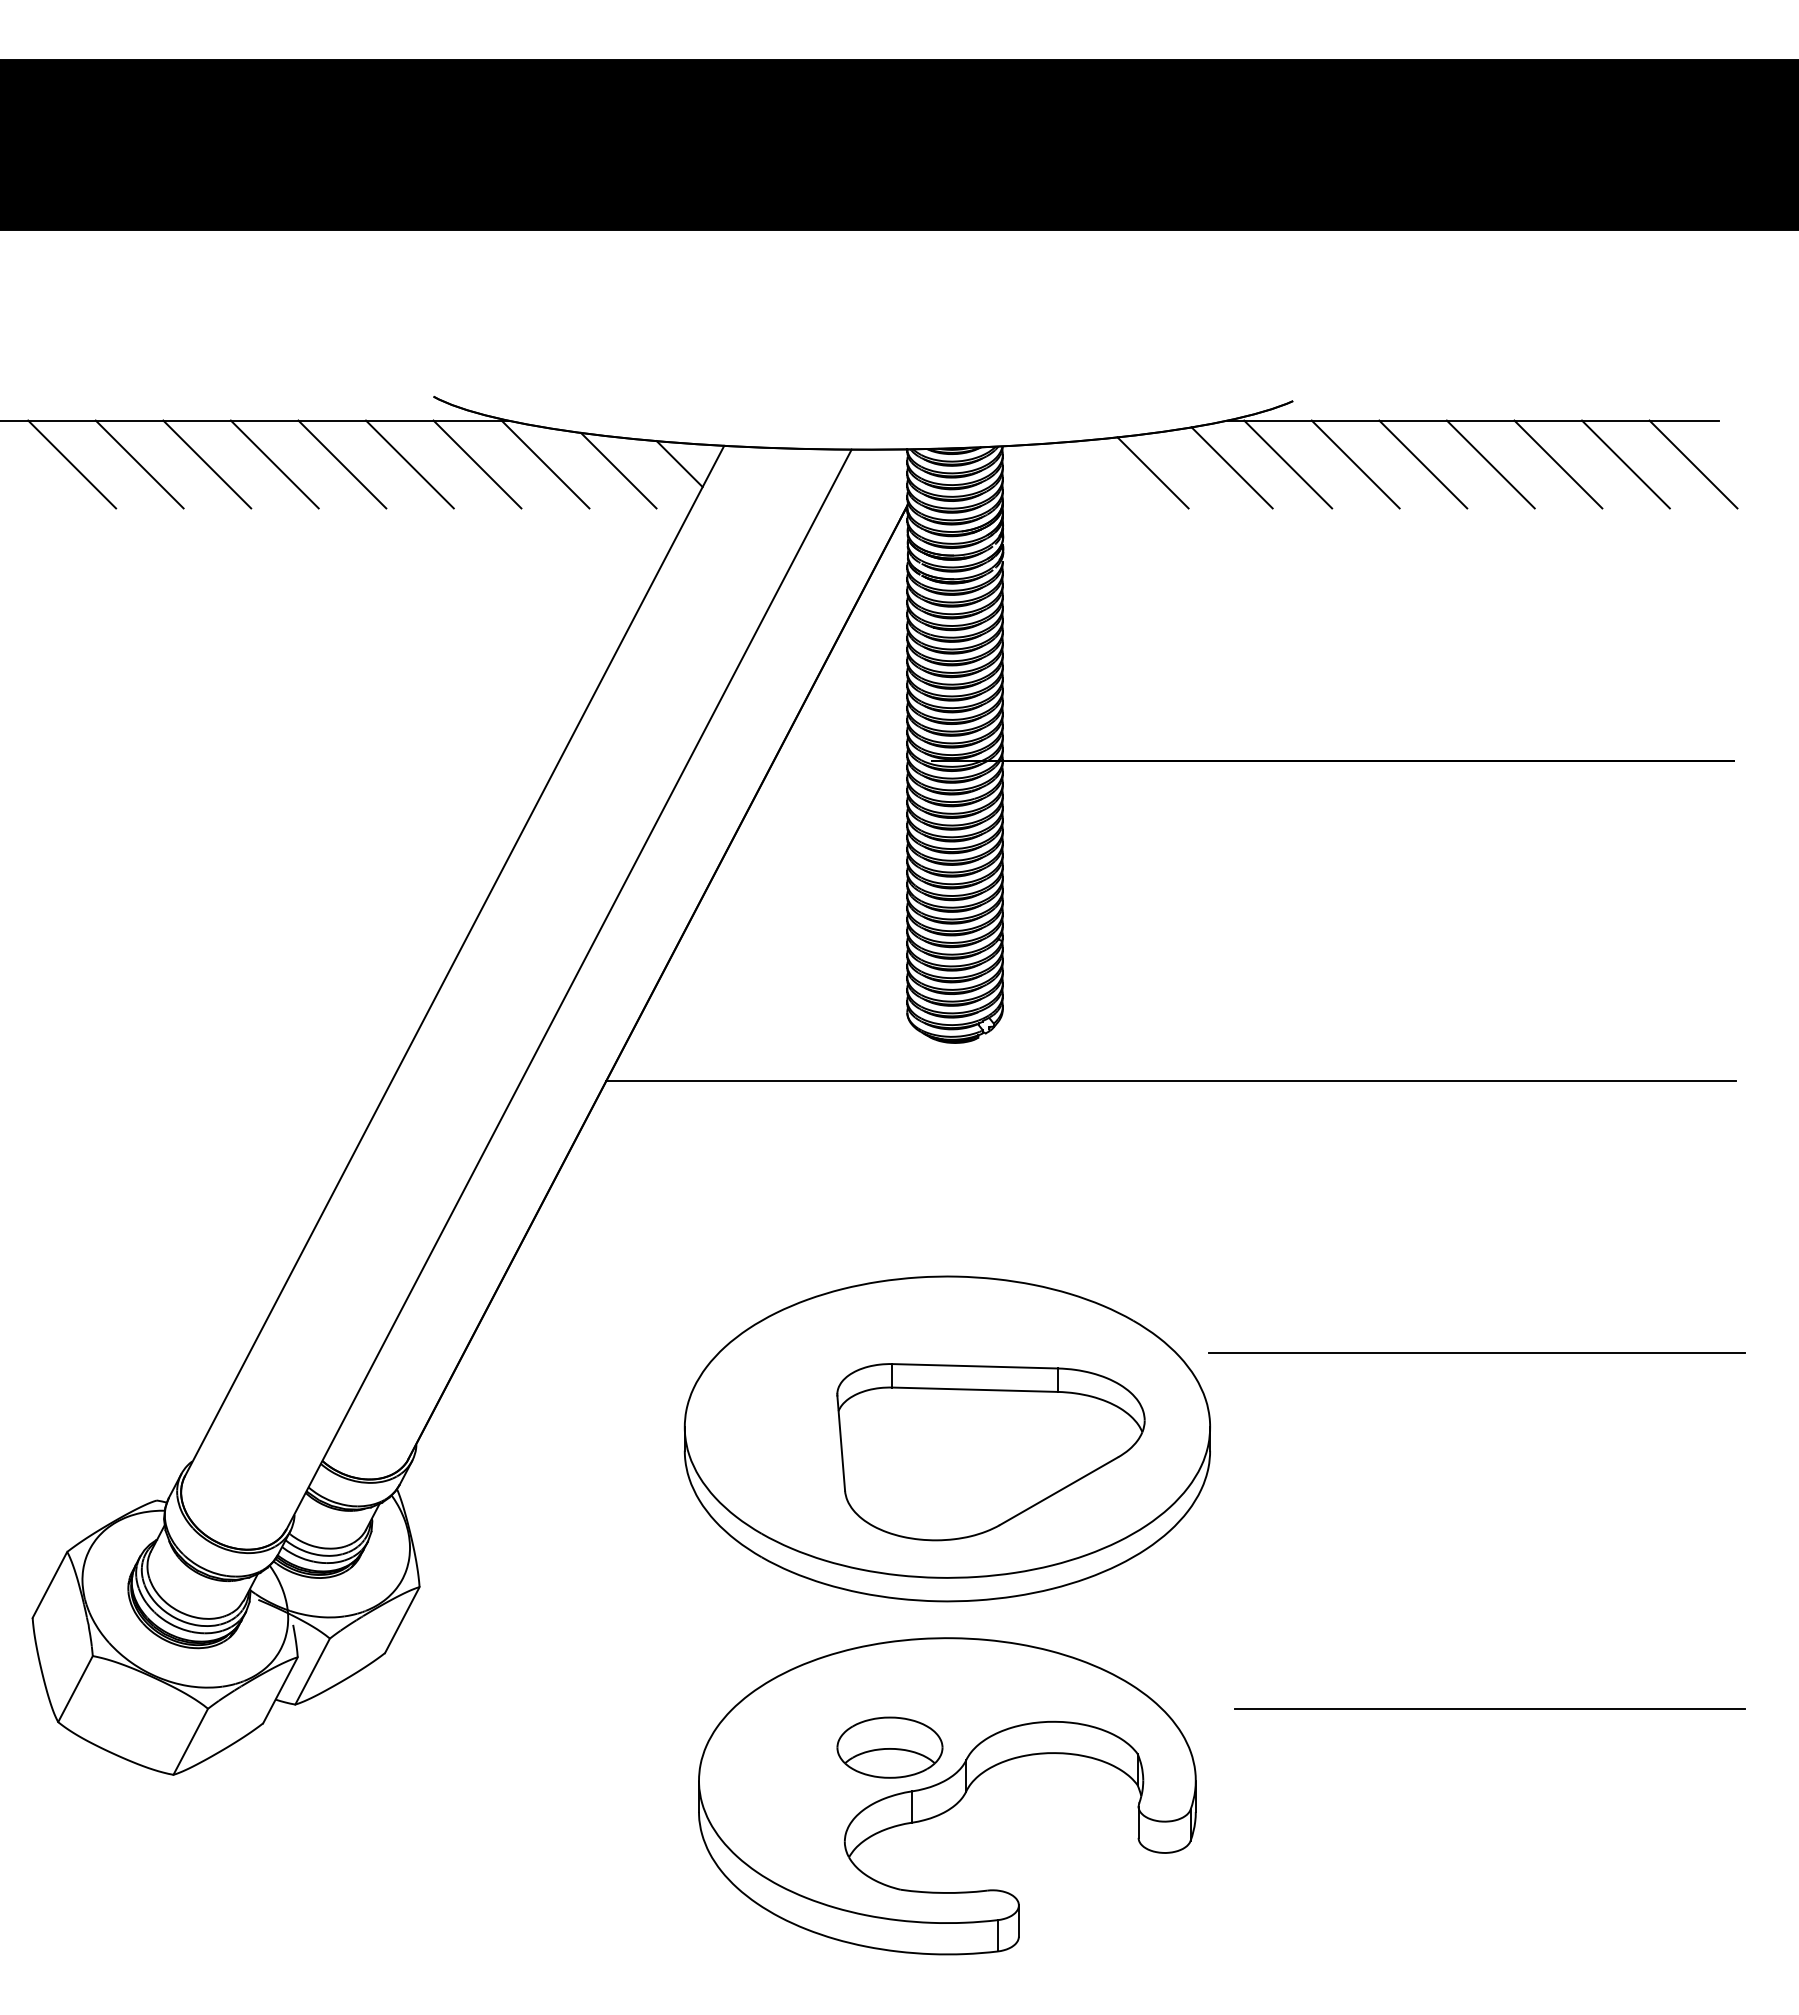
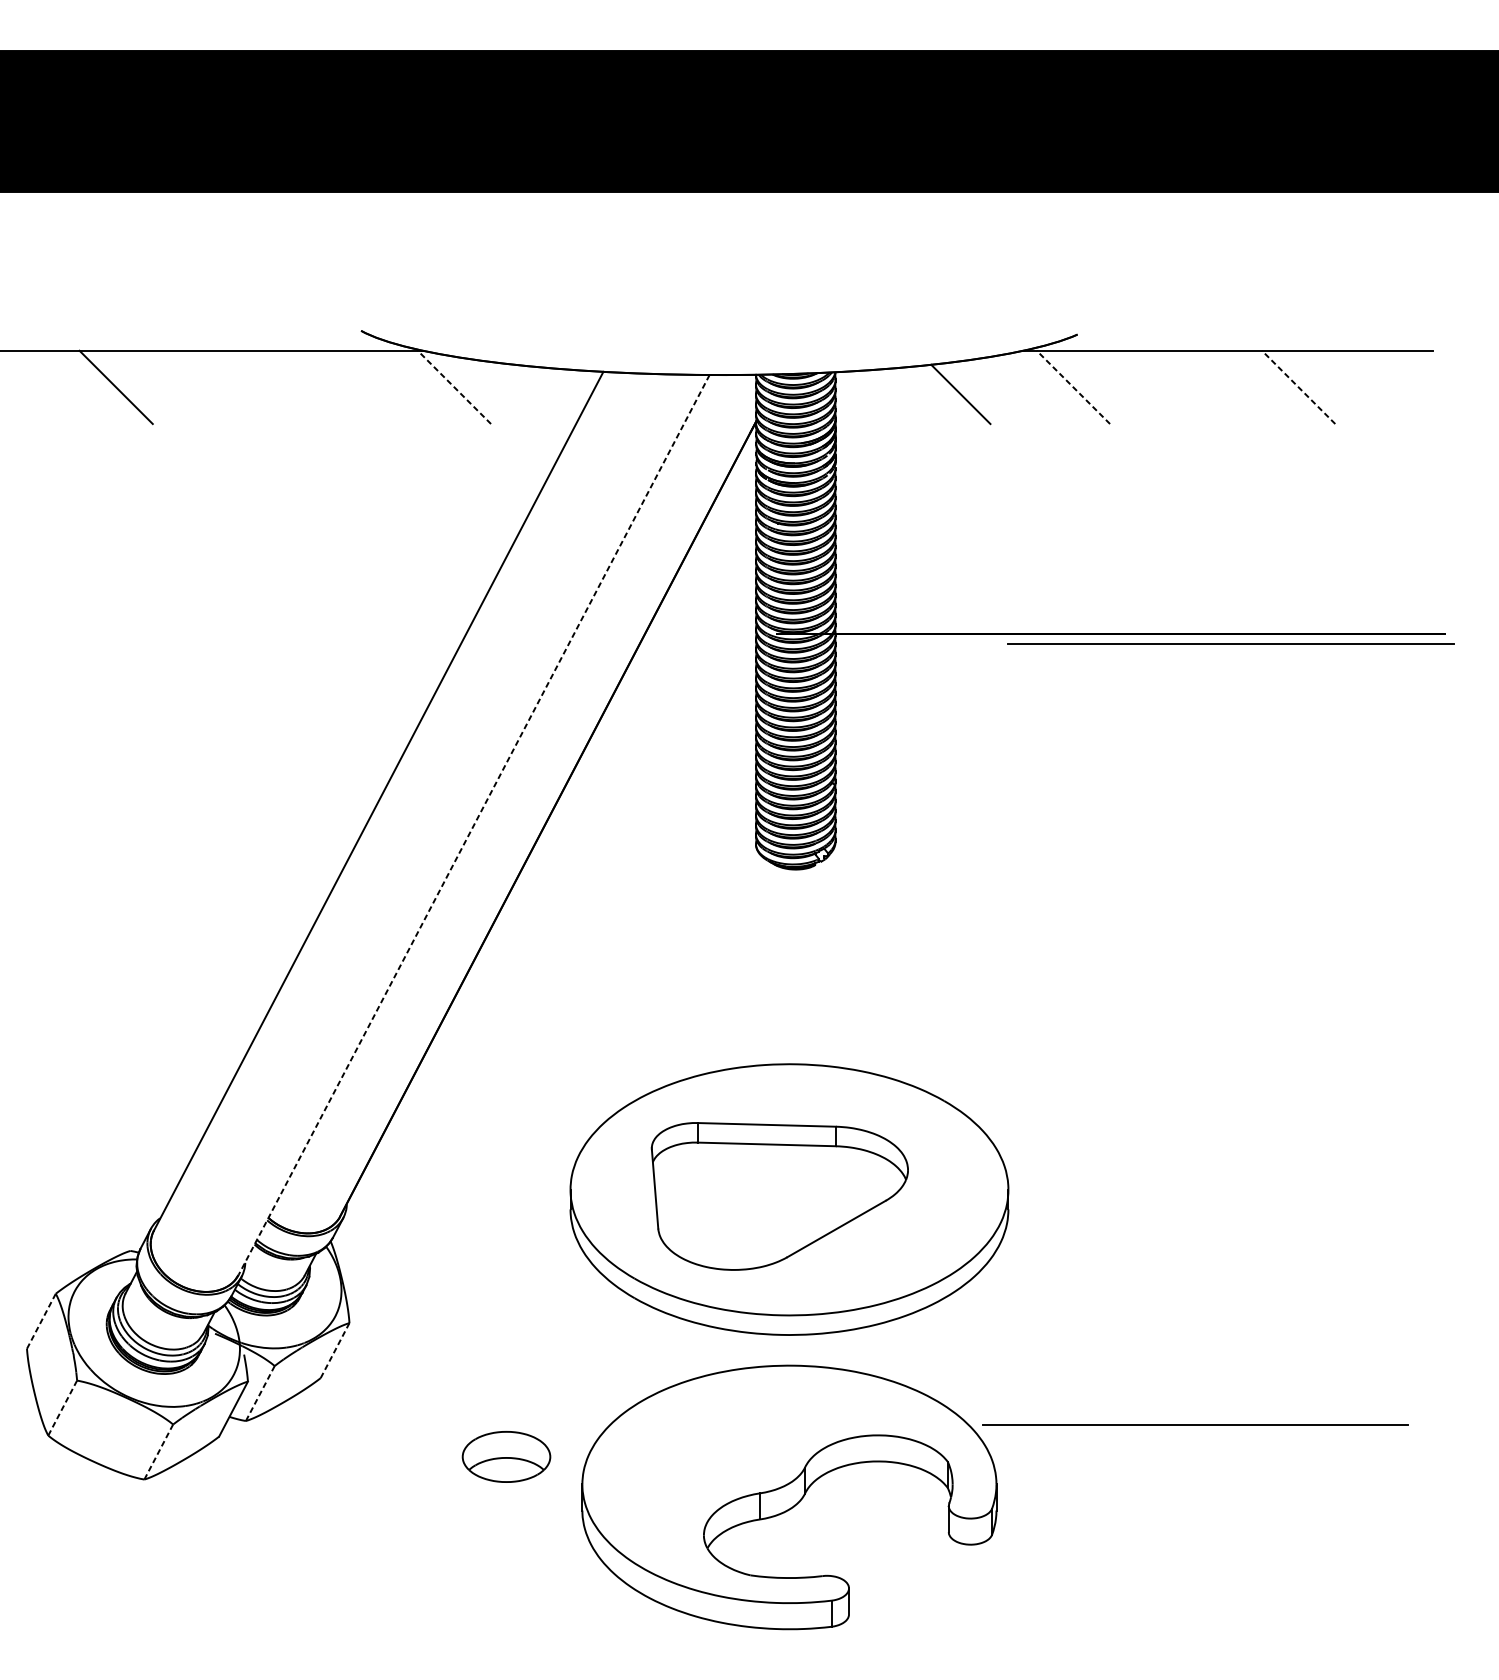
line: (72, 464) -> (60, 387), removed
line: (207, 464) -> (172, 387), removed
line: (274, 464) -> (228, 387), removed
line: (342, 464) -> (285, 387), removed
line: (409, 464) -> (341, 387), removed
line: (477, 464) -> (397, 387), removed
line: (545, 464) -> (454, 387), solid -> dashed
line: (679, 464) -> (566, 387), removed
line: (1287, 464) -> (1072, 387), solid -> dashed
line: (1355, 464) -> (1129, 387), removed
line: (1423, 464) -> (1186, 387), removed
line: (1490, 464) -> (1242, 387), removed
line: (1558, 464) -> (1298, 387), solid -> dashed
line: (1625, 464) -> (1354, 387), removed
line: (1693, 464) -> (1411, 387), removed
line: (1231, 467) -> (1026, 389), removed
line: (618, 470) -> (515, 392), removed
line: (568, 989) -> (473, 824), solid -> dashed
line: (1170, 1081) -> (975, 901), removed
line: (1476, 1352) -> (1230, 644), moved
part: (990, 1452) -> (779, 1196), moved
line: (50, 1584) -> (41, 1320), solid -> dashed
line: (402, 1619) -> (335, 1350), solid -> dashed
line: (312, 1671) -> (260, 1393), solid -> dashed
line: (75, 1688) -> (62, 1407), solid -> dashed
line: (1489, 1708) -> (1195, 1424), moved
line: (191, 1741) -> (159, 1451), solid -> dashed
part: (889, 1747) -> (506, 1456), moved

